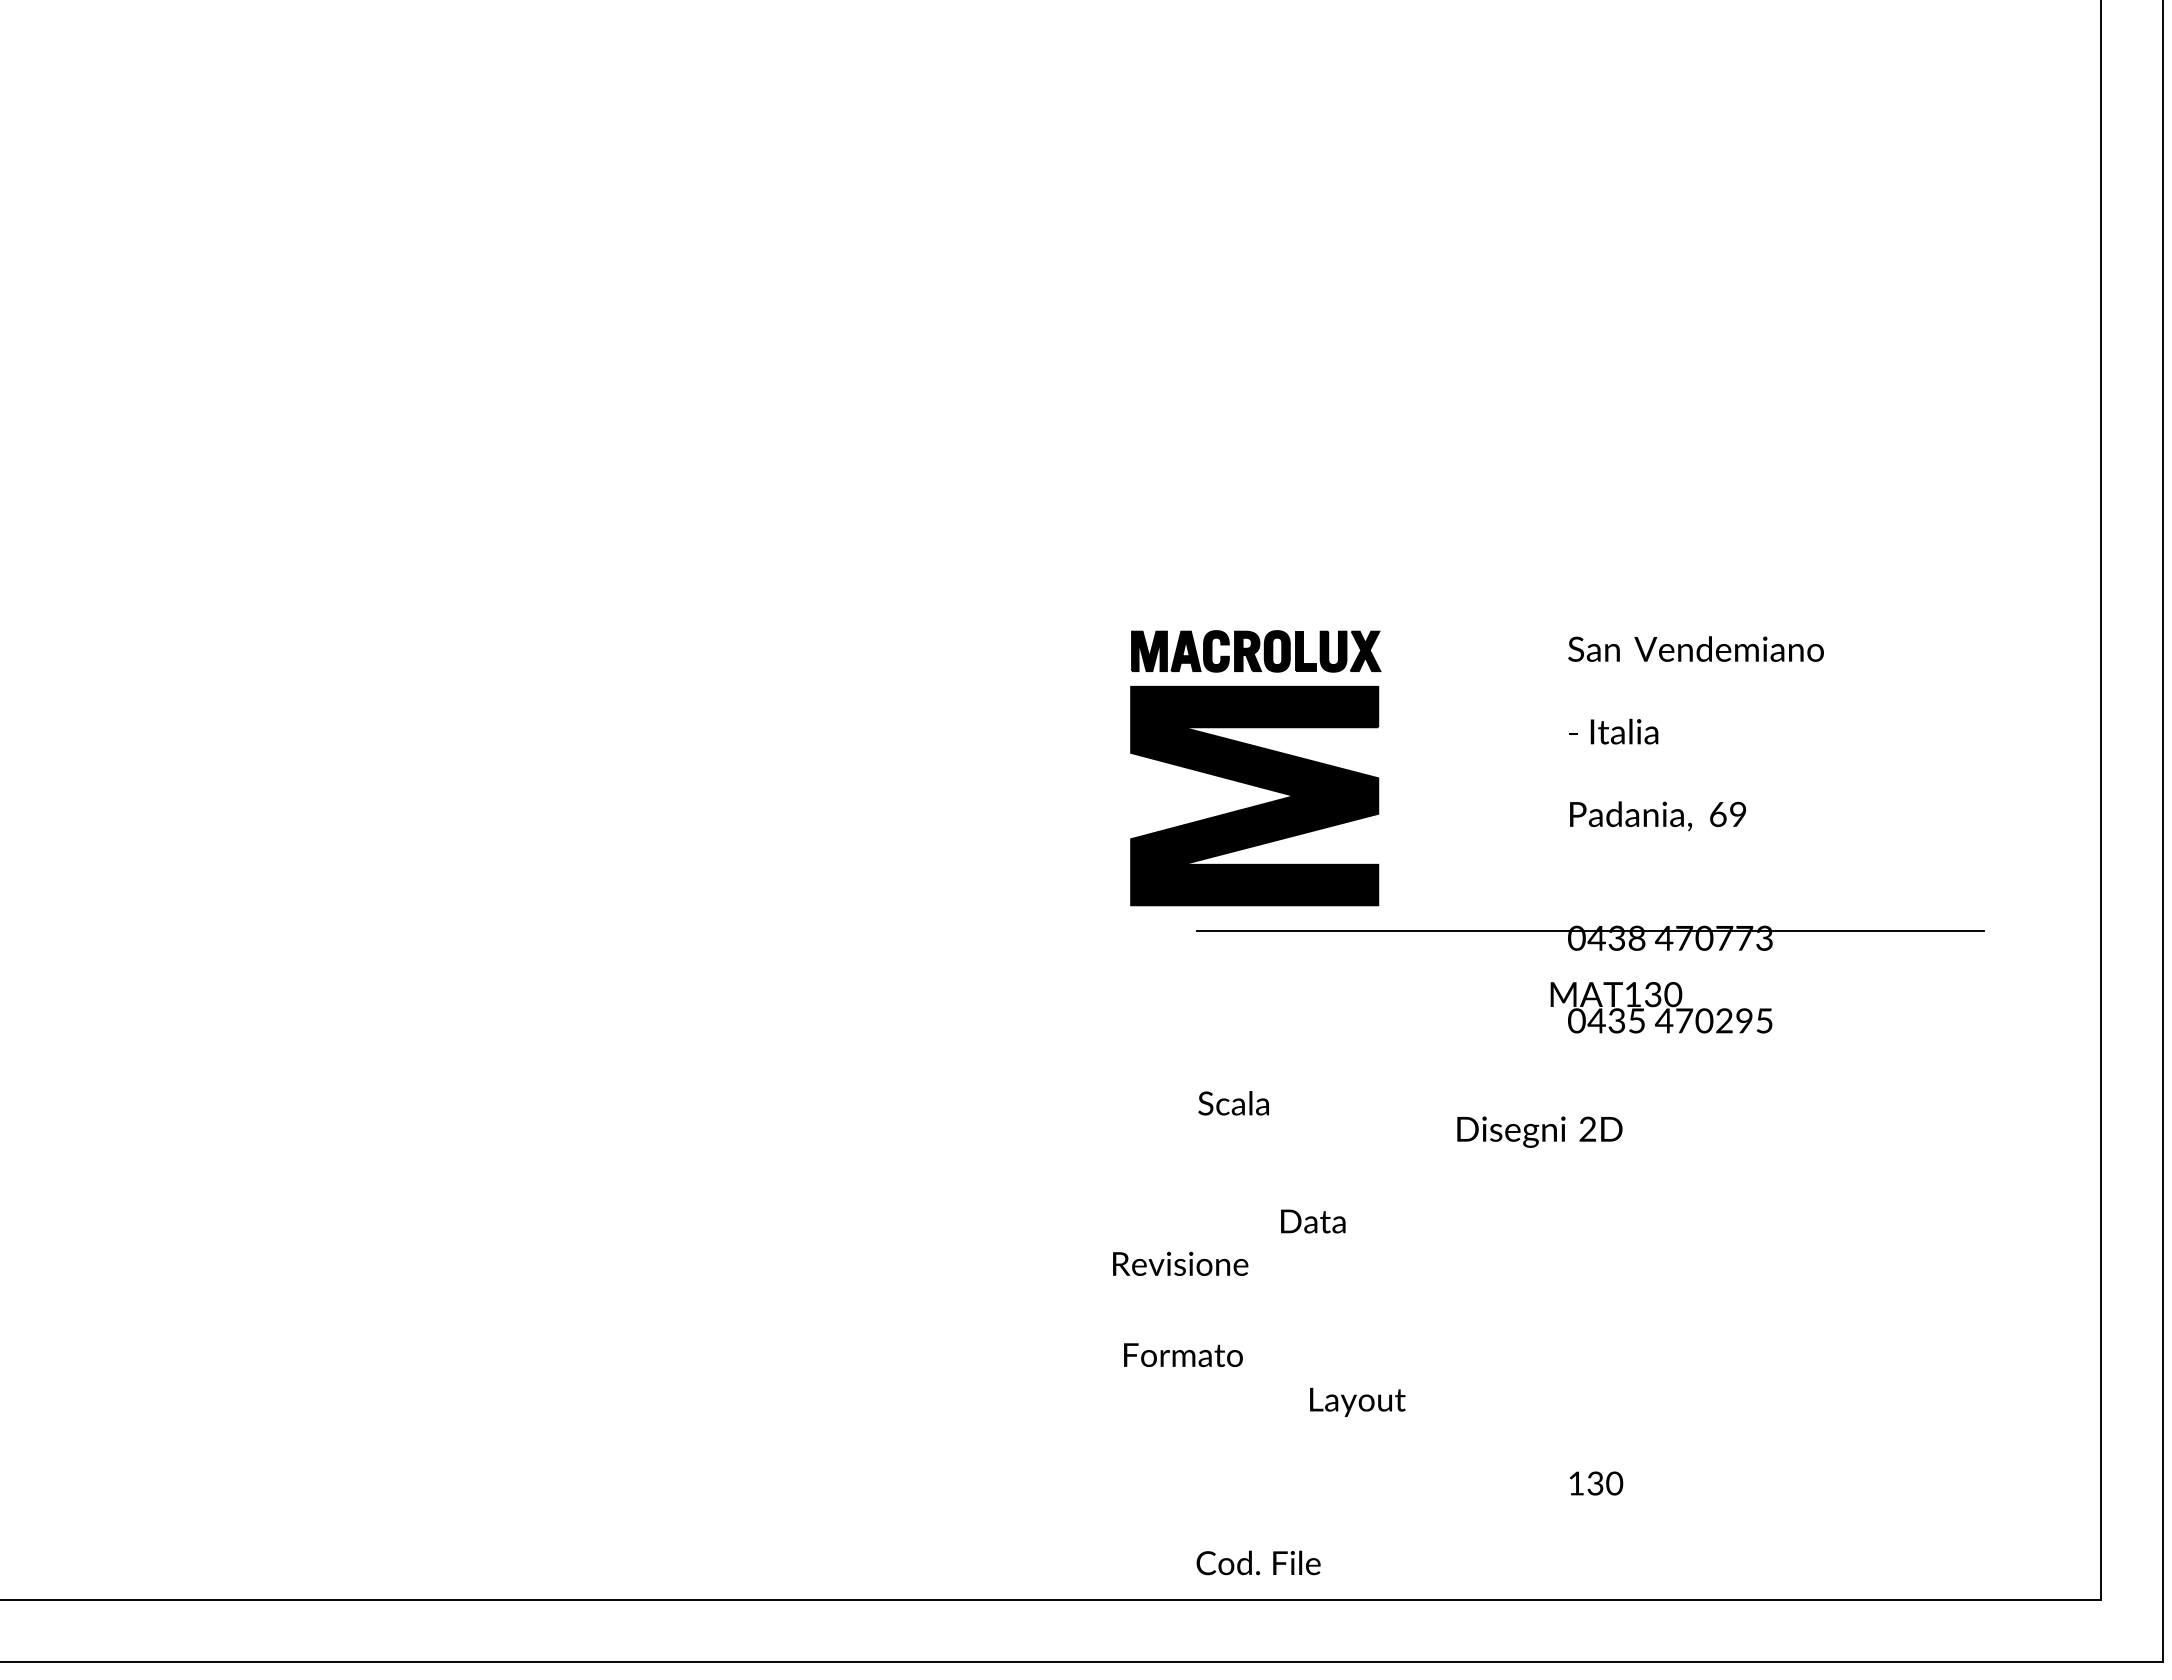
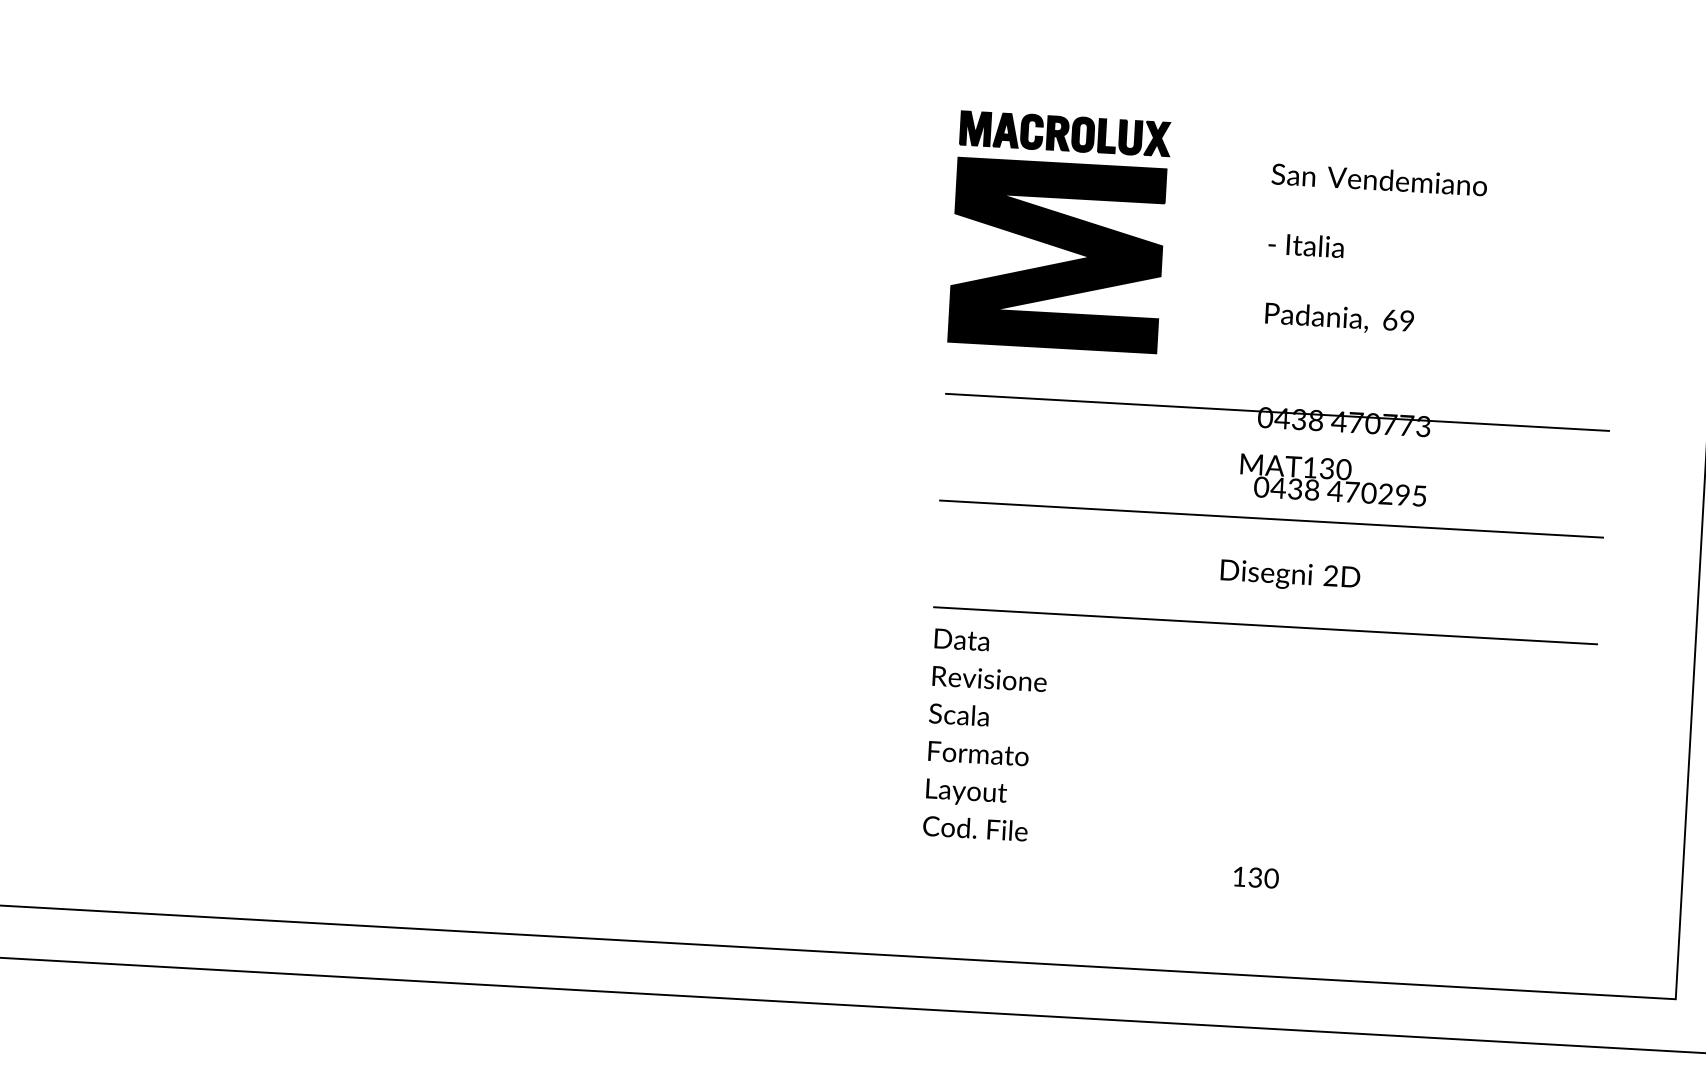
part: (1255, 768) -> (1059, 232), moved
text: (1636, 1020) -> (1311, 489), 0435 -> 0438
line: (1590, 1057) -> (1271, 518), added
text: (1233, 1103) -> (958, 714), moved
text: (1539, 1131) -> (1290, 575), moved
line: (1590, 1184) -> (1265, 625), added
text: (1313, 1221) -> (962, 639), moved
text: (1180, 1263) -> (989, 678), moved
text: (1183, 1355) -> (978, 754), moved
text: (1357, 1401) -> (966, 792), moved
text: (1258, 1562) -> (975, 828), moved

